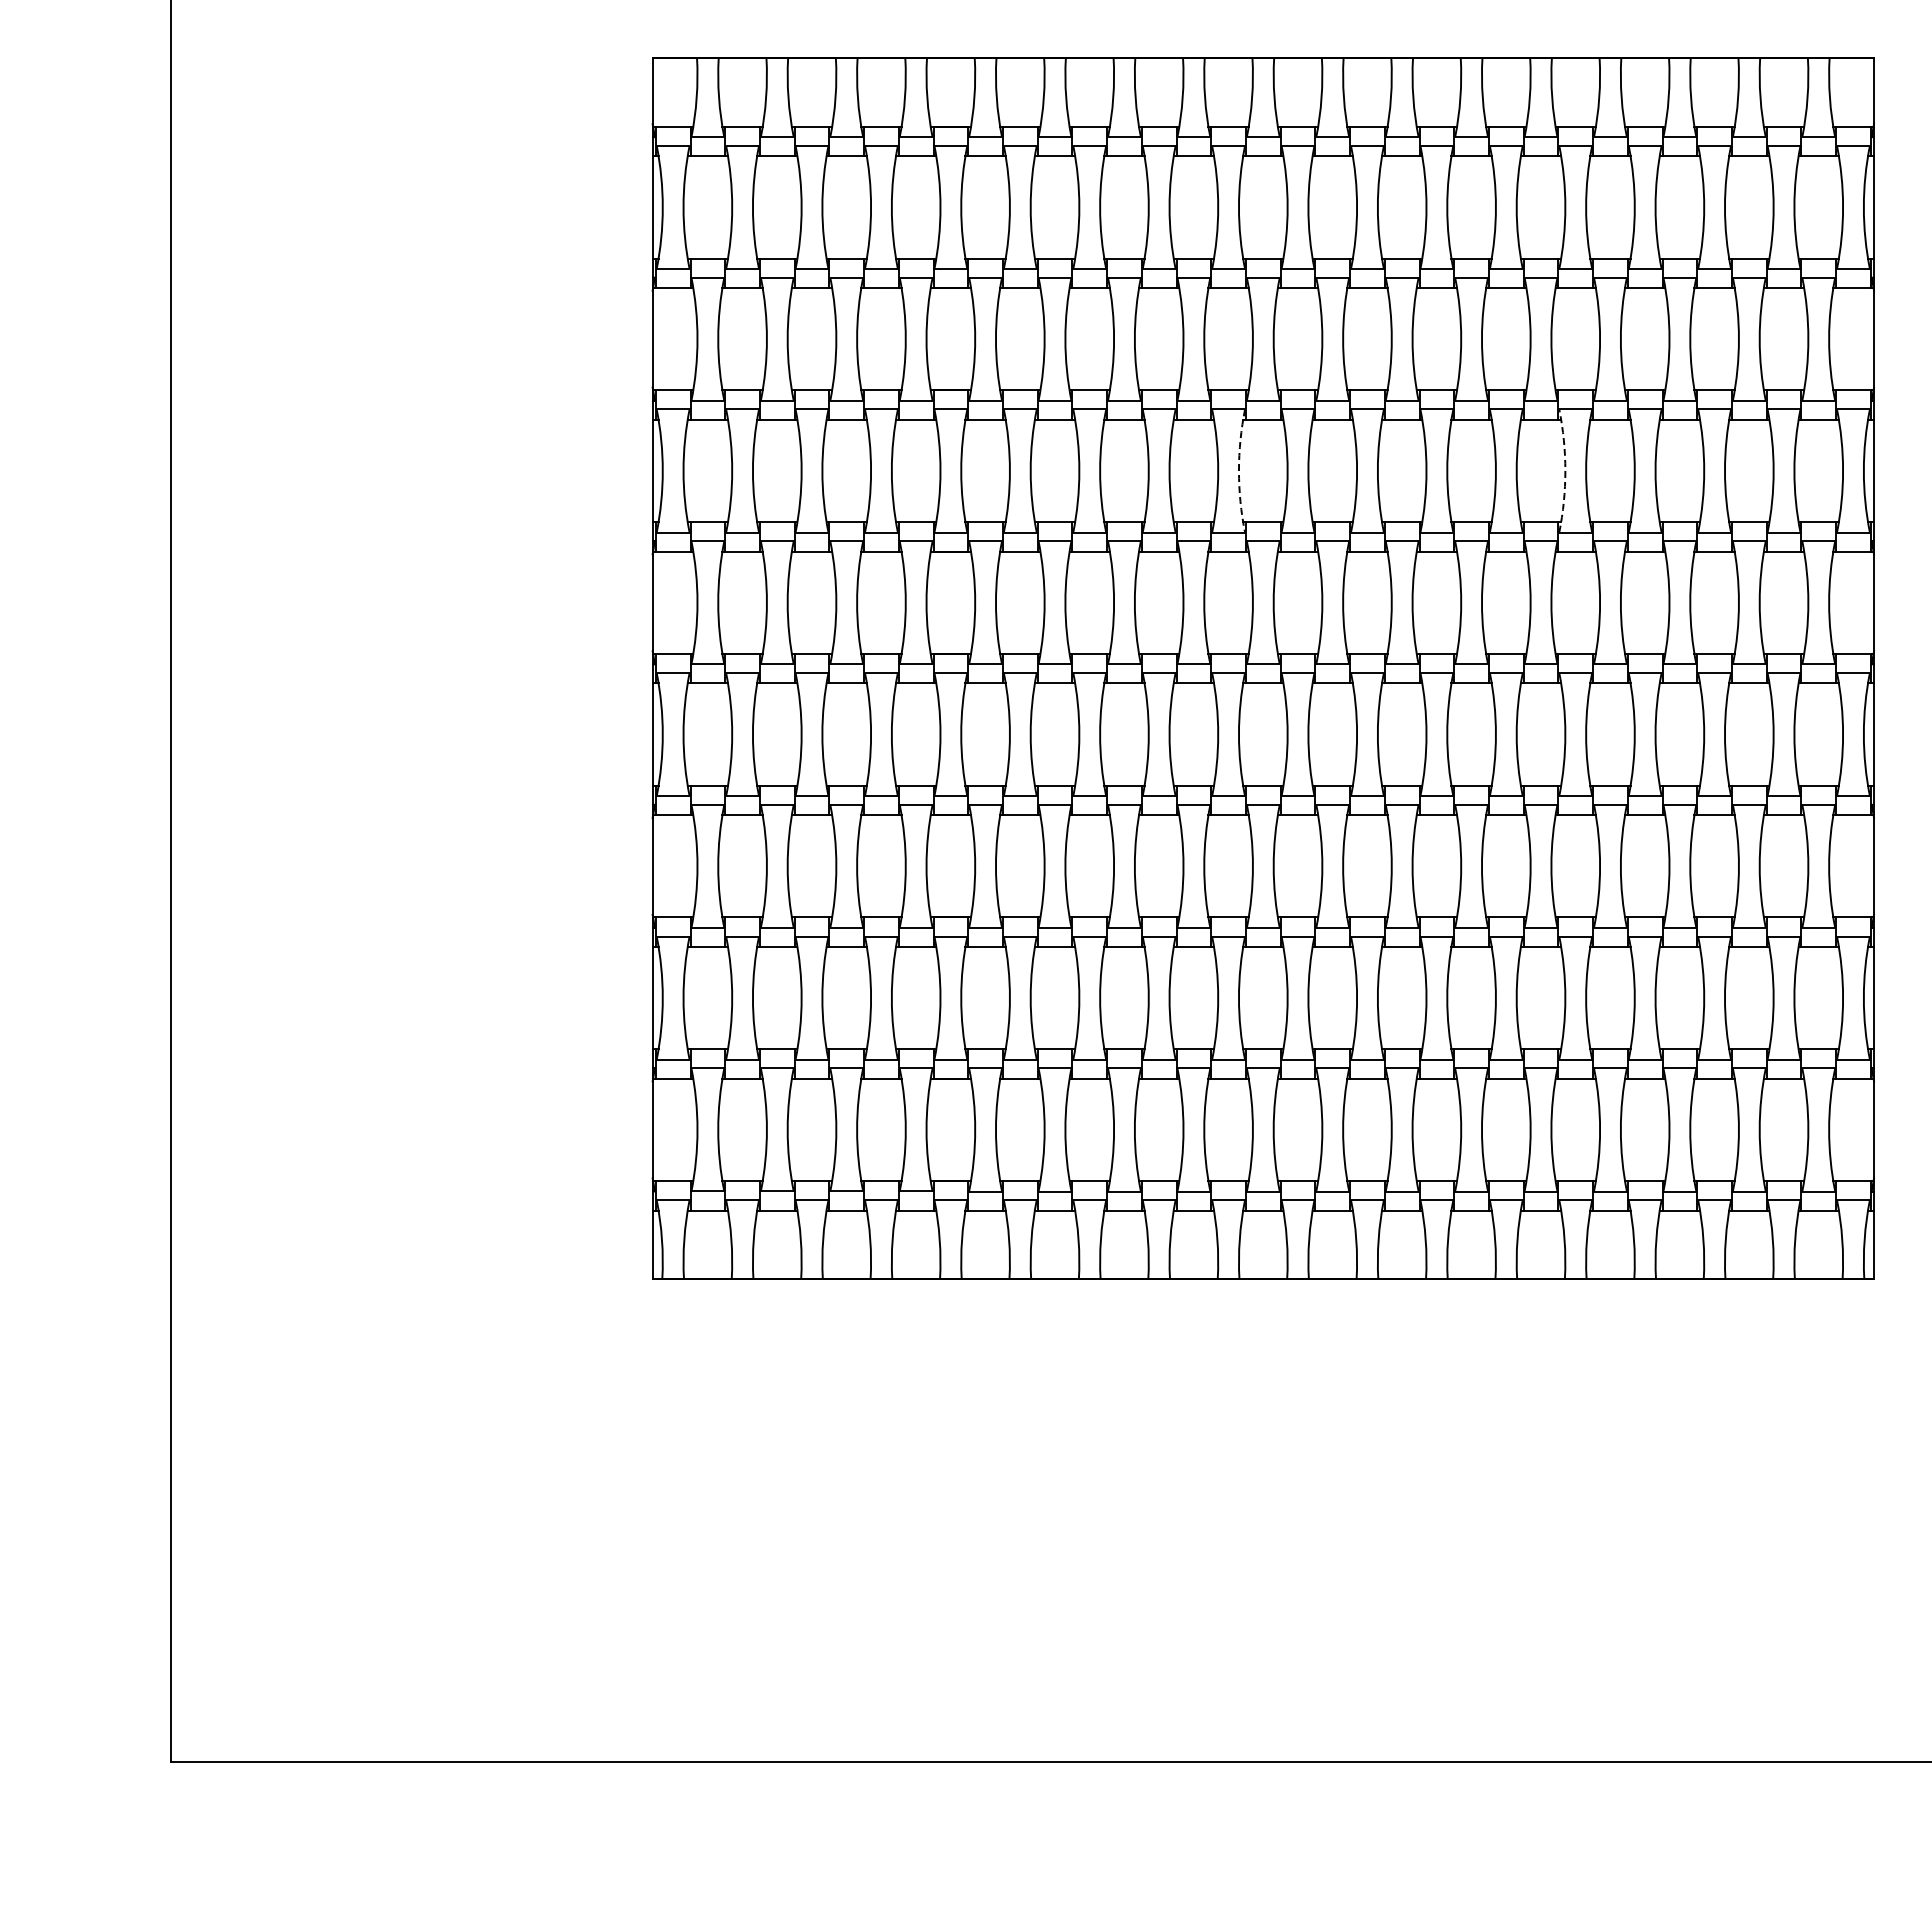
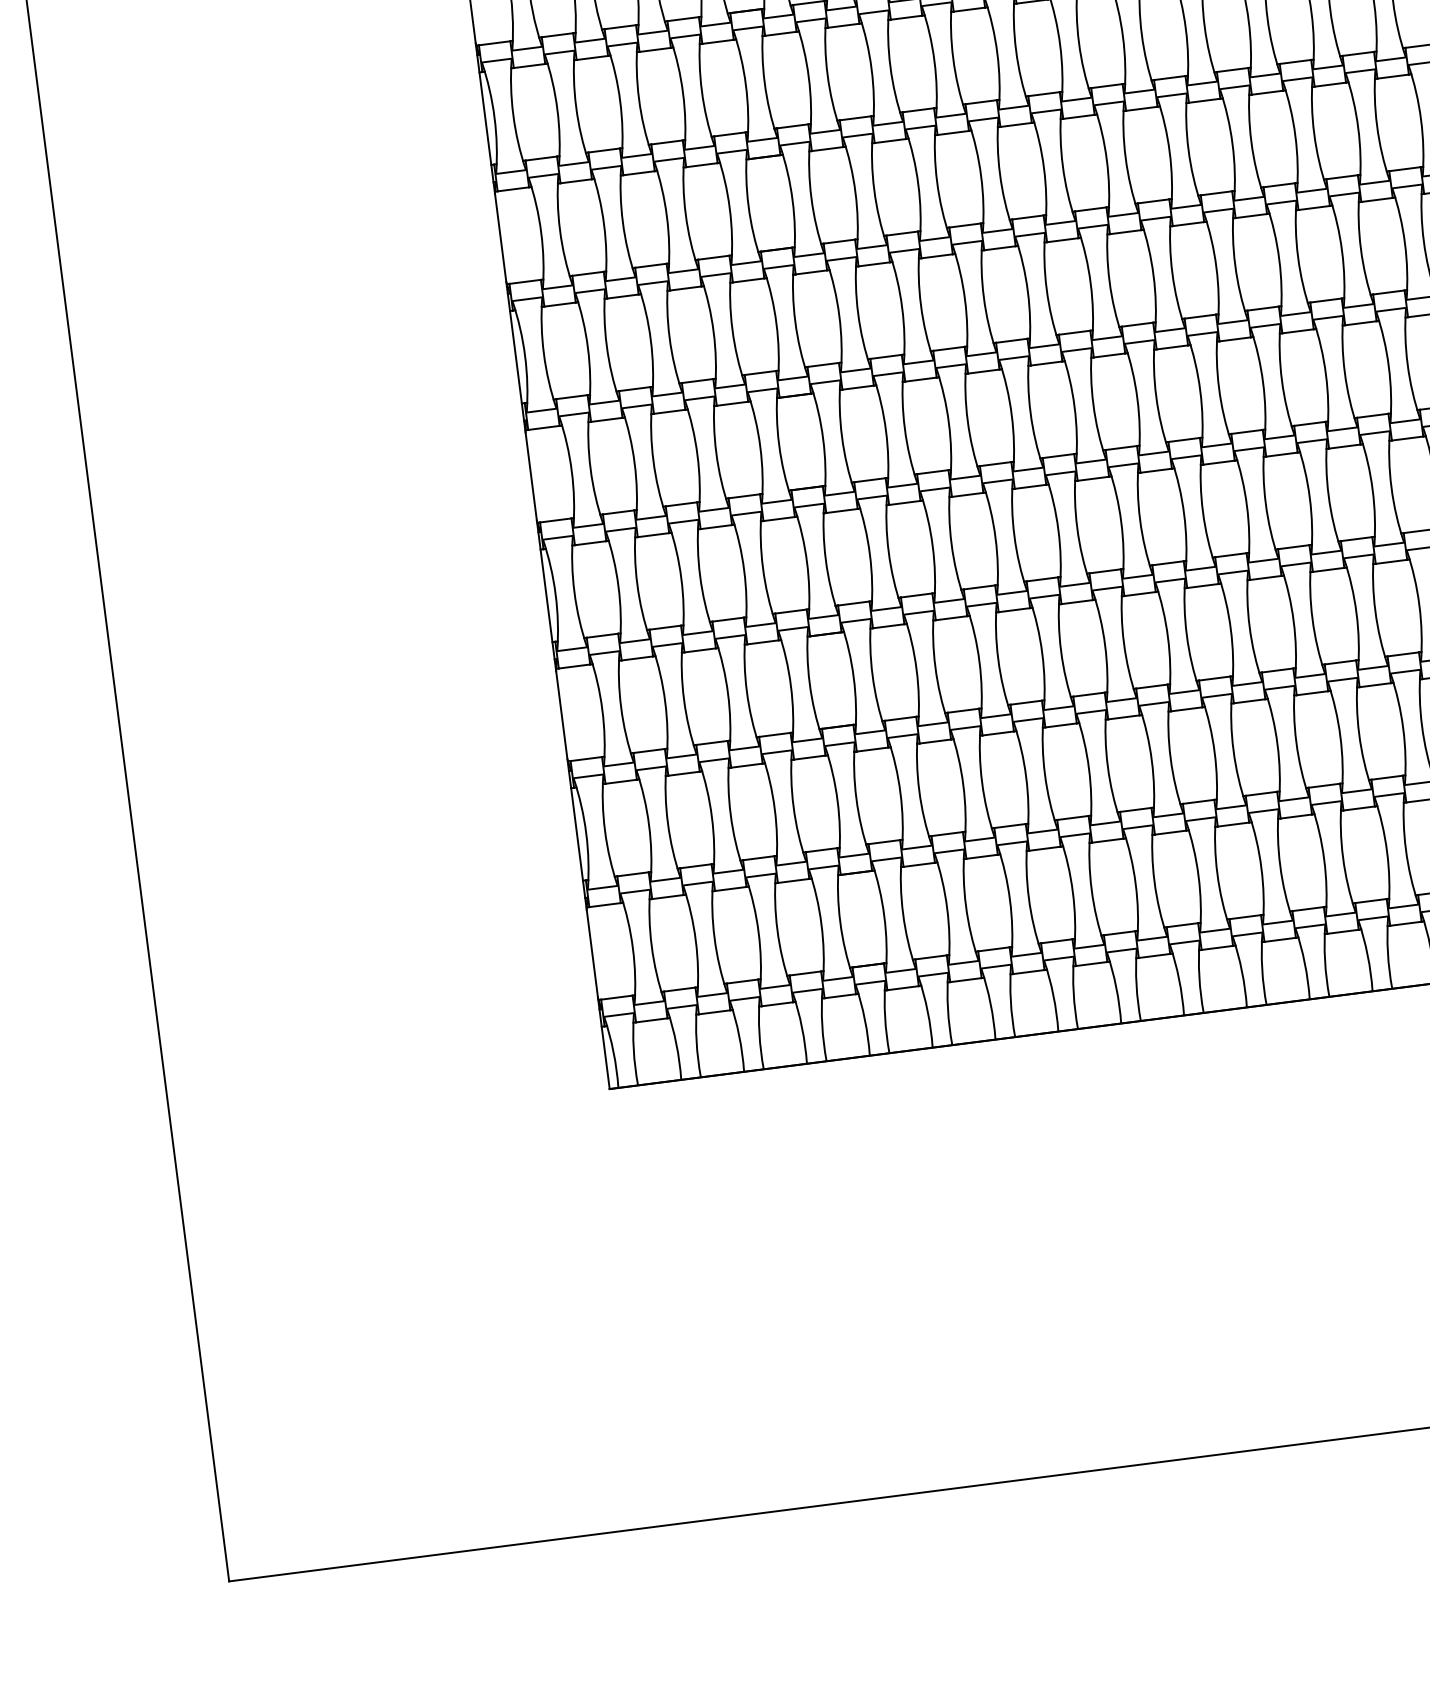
arc: (1238, 470) -> (1046, 288), dashed -> solid
arc: (1565, 470) -> (1342, 250), dashed -> solid

